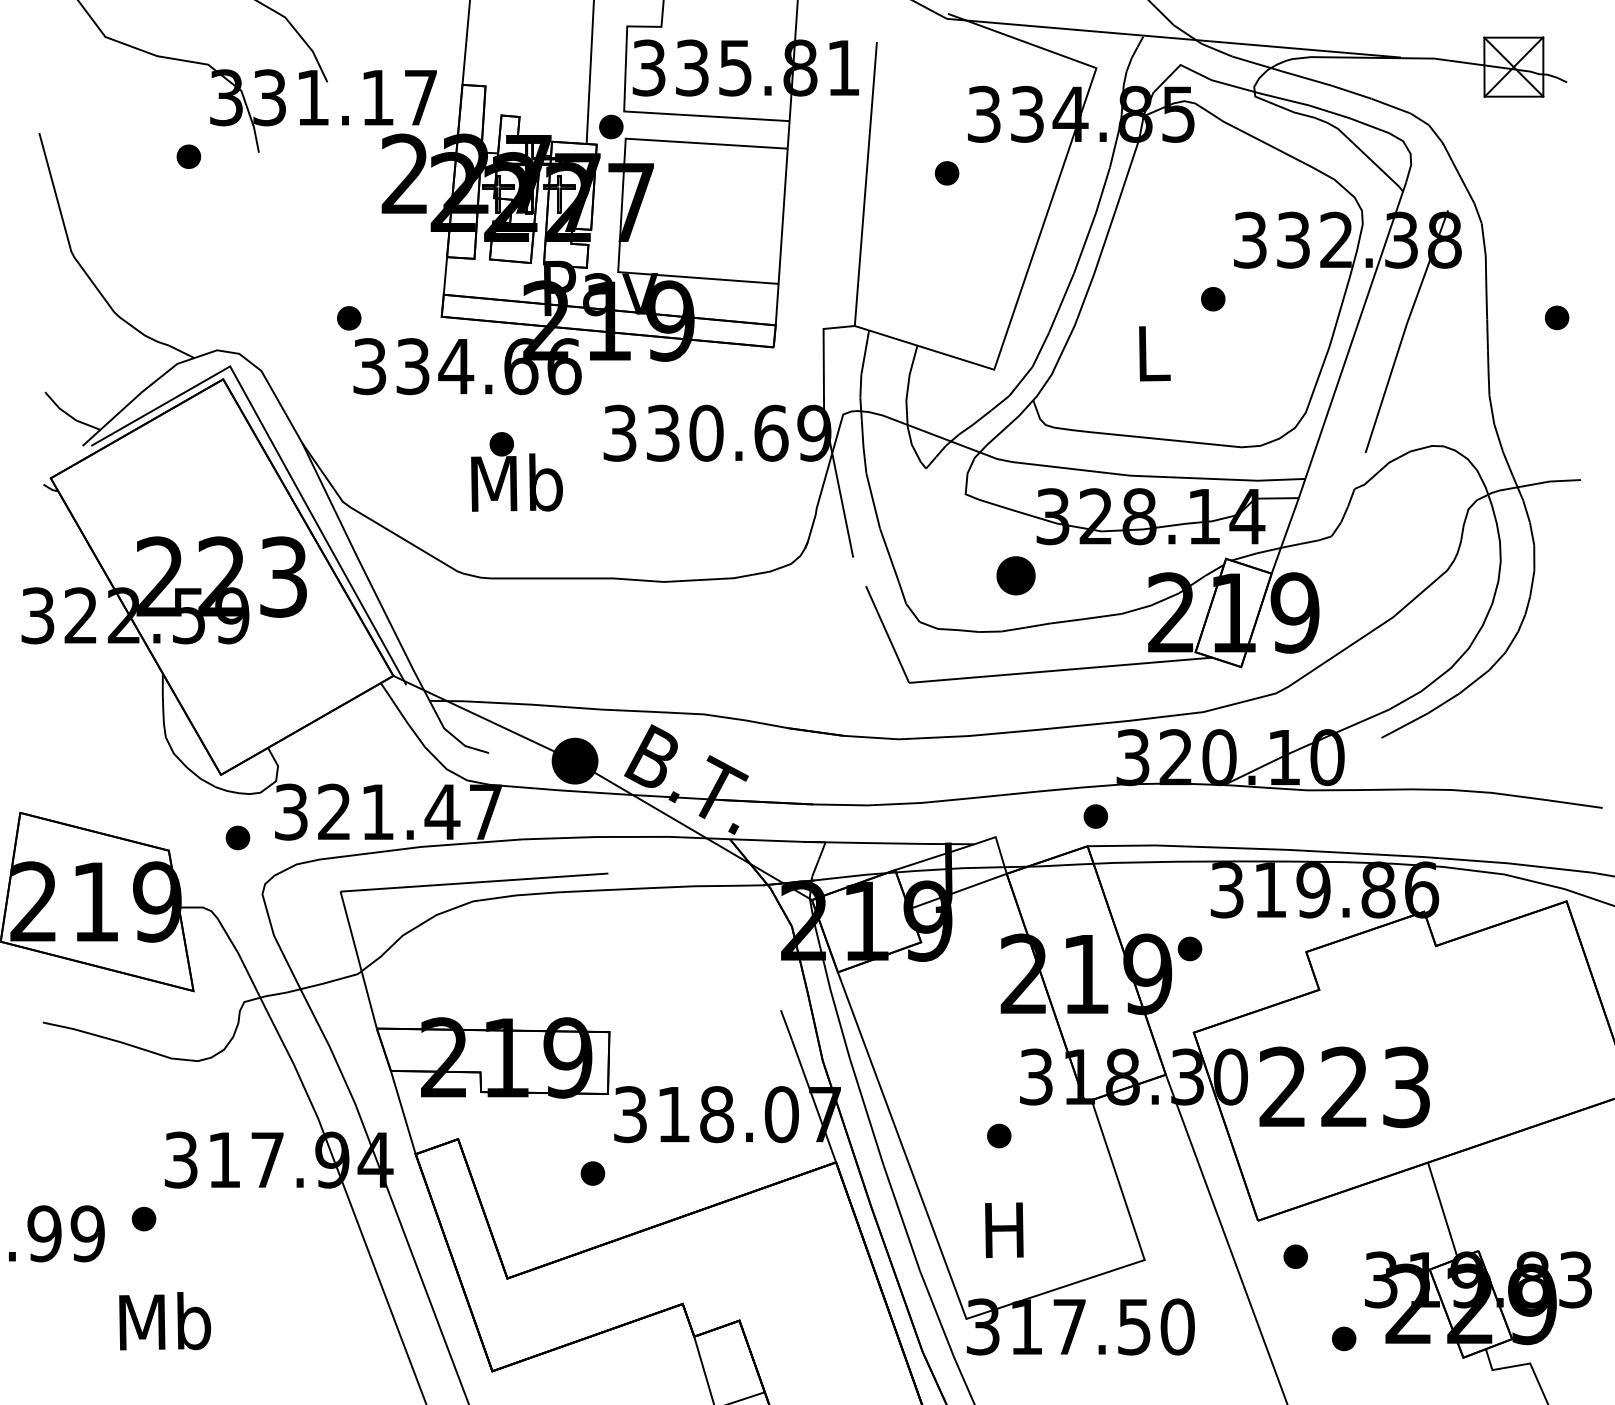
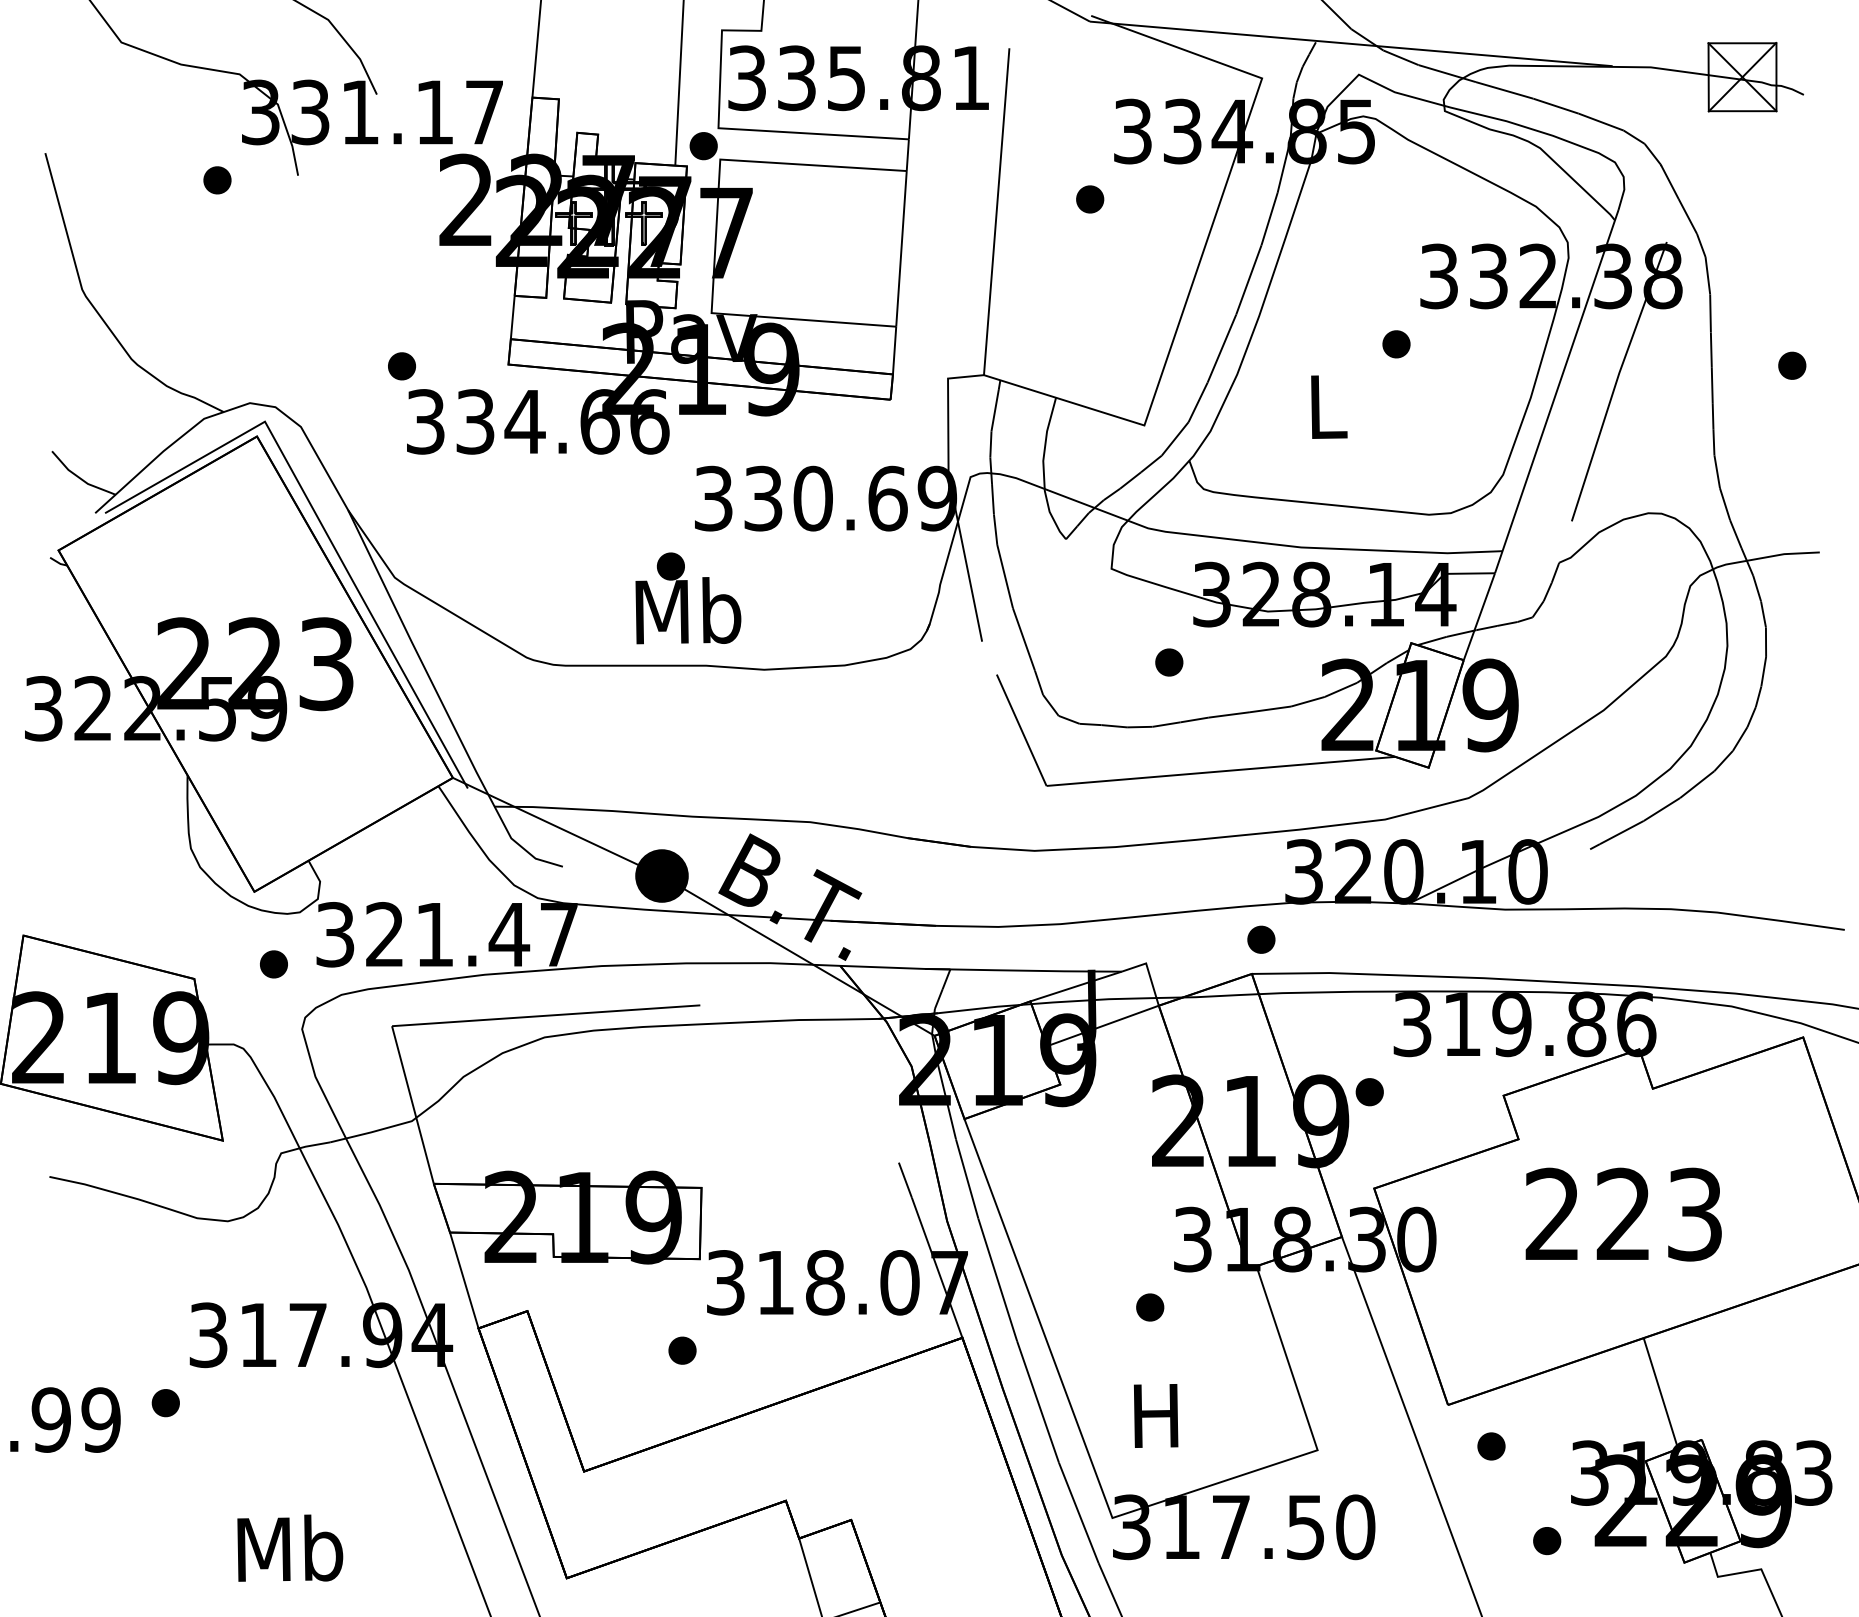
text: (516, 471) -> (687, 597), moved
part: (1015, 575) -> (1168, 662), size x0.62
text: (1344, 1087) -> (1623, 1214), moved
text: (165, 1321) -> (290, 1548), moved

